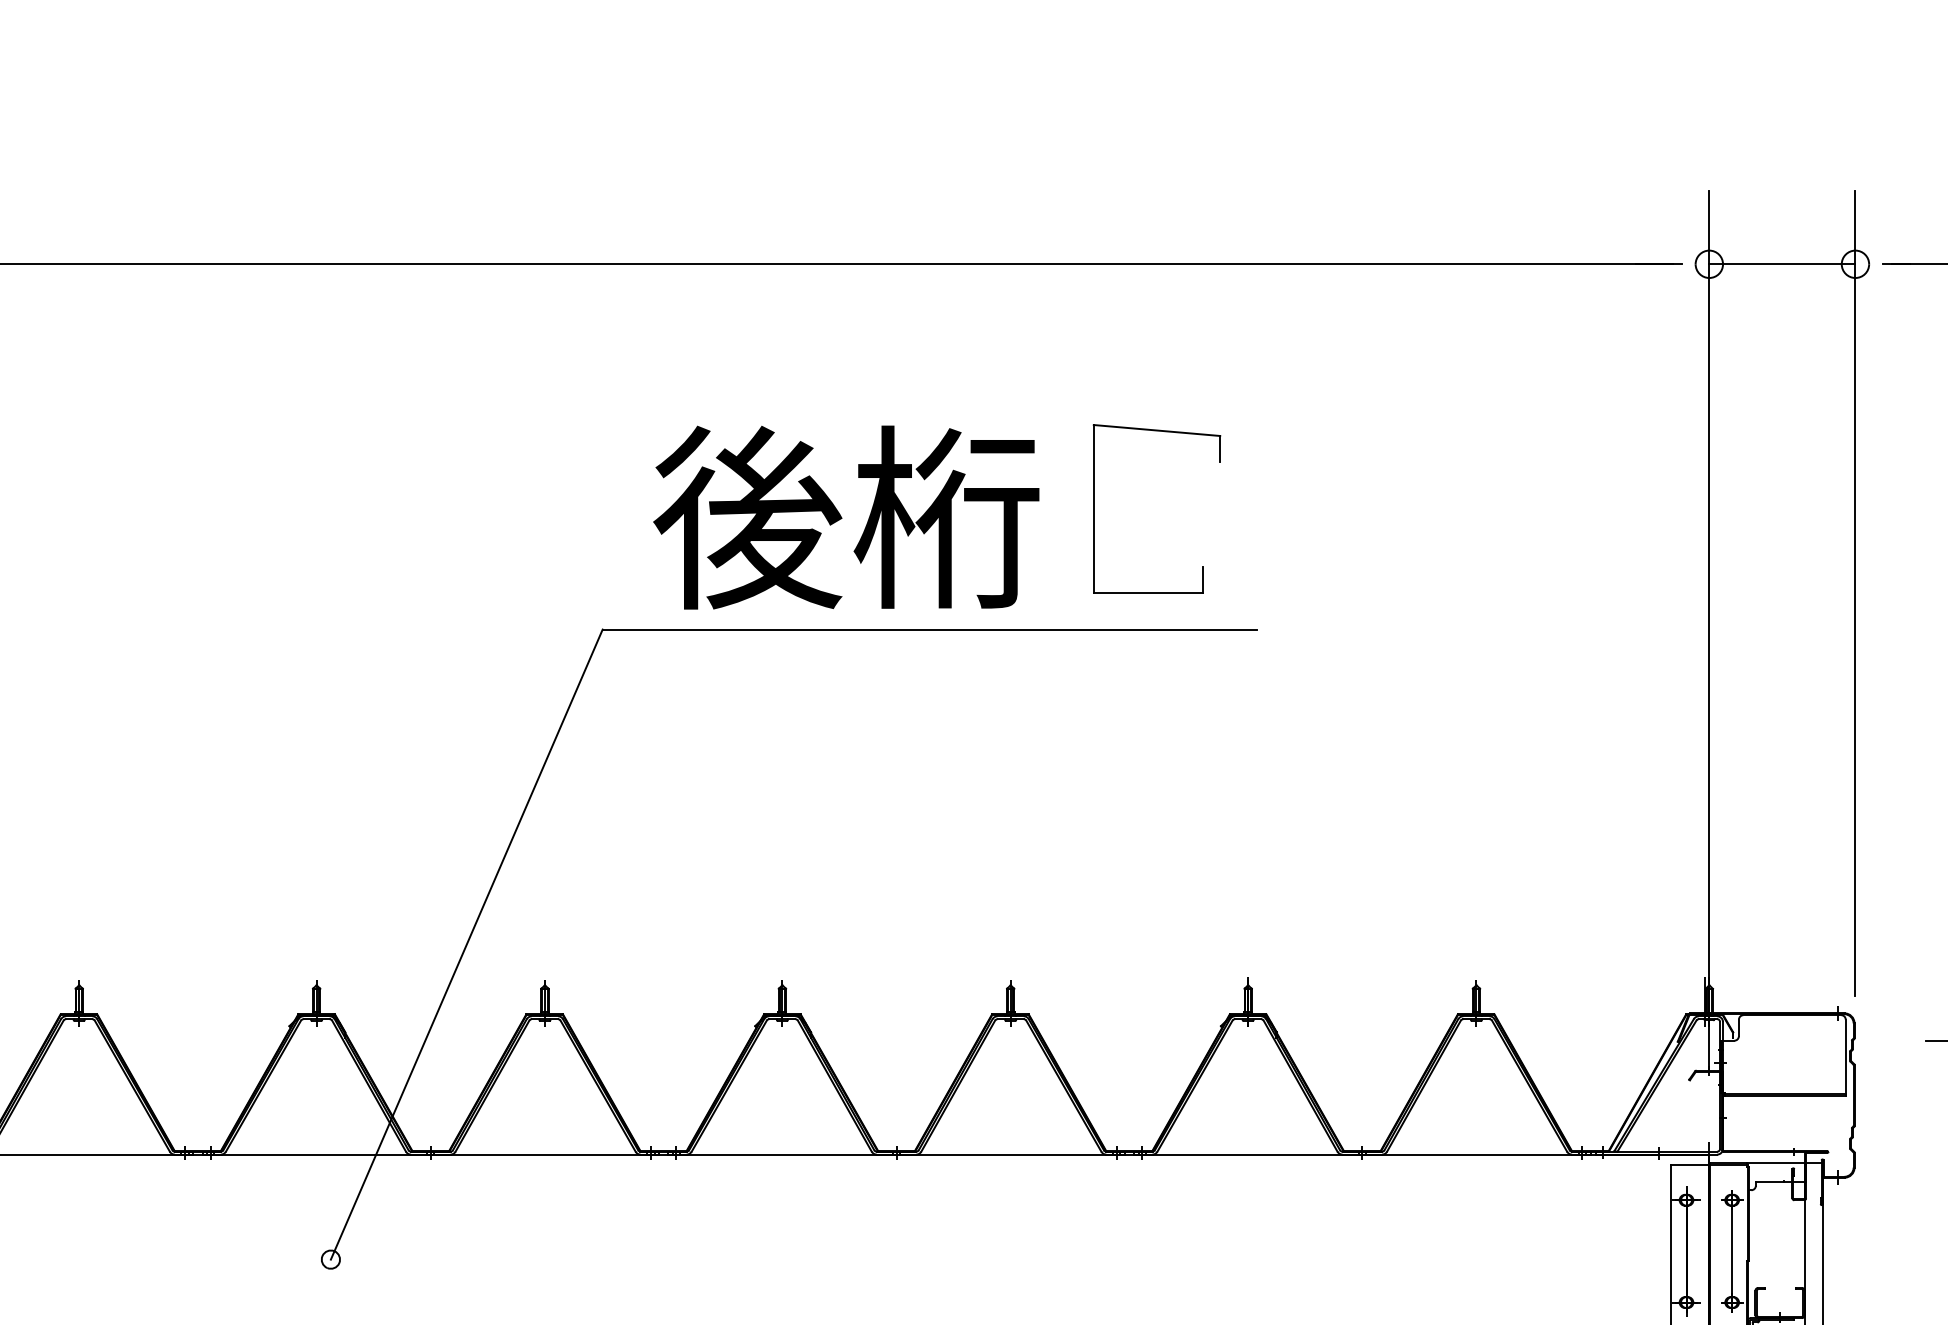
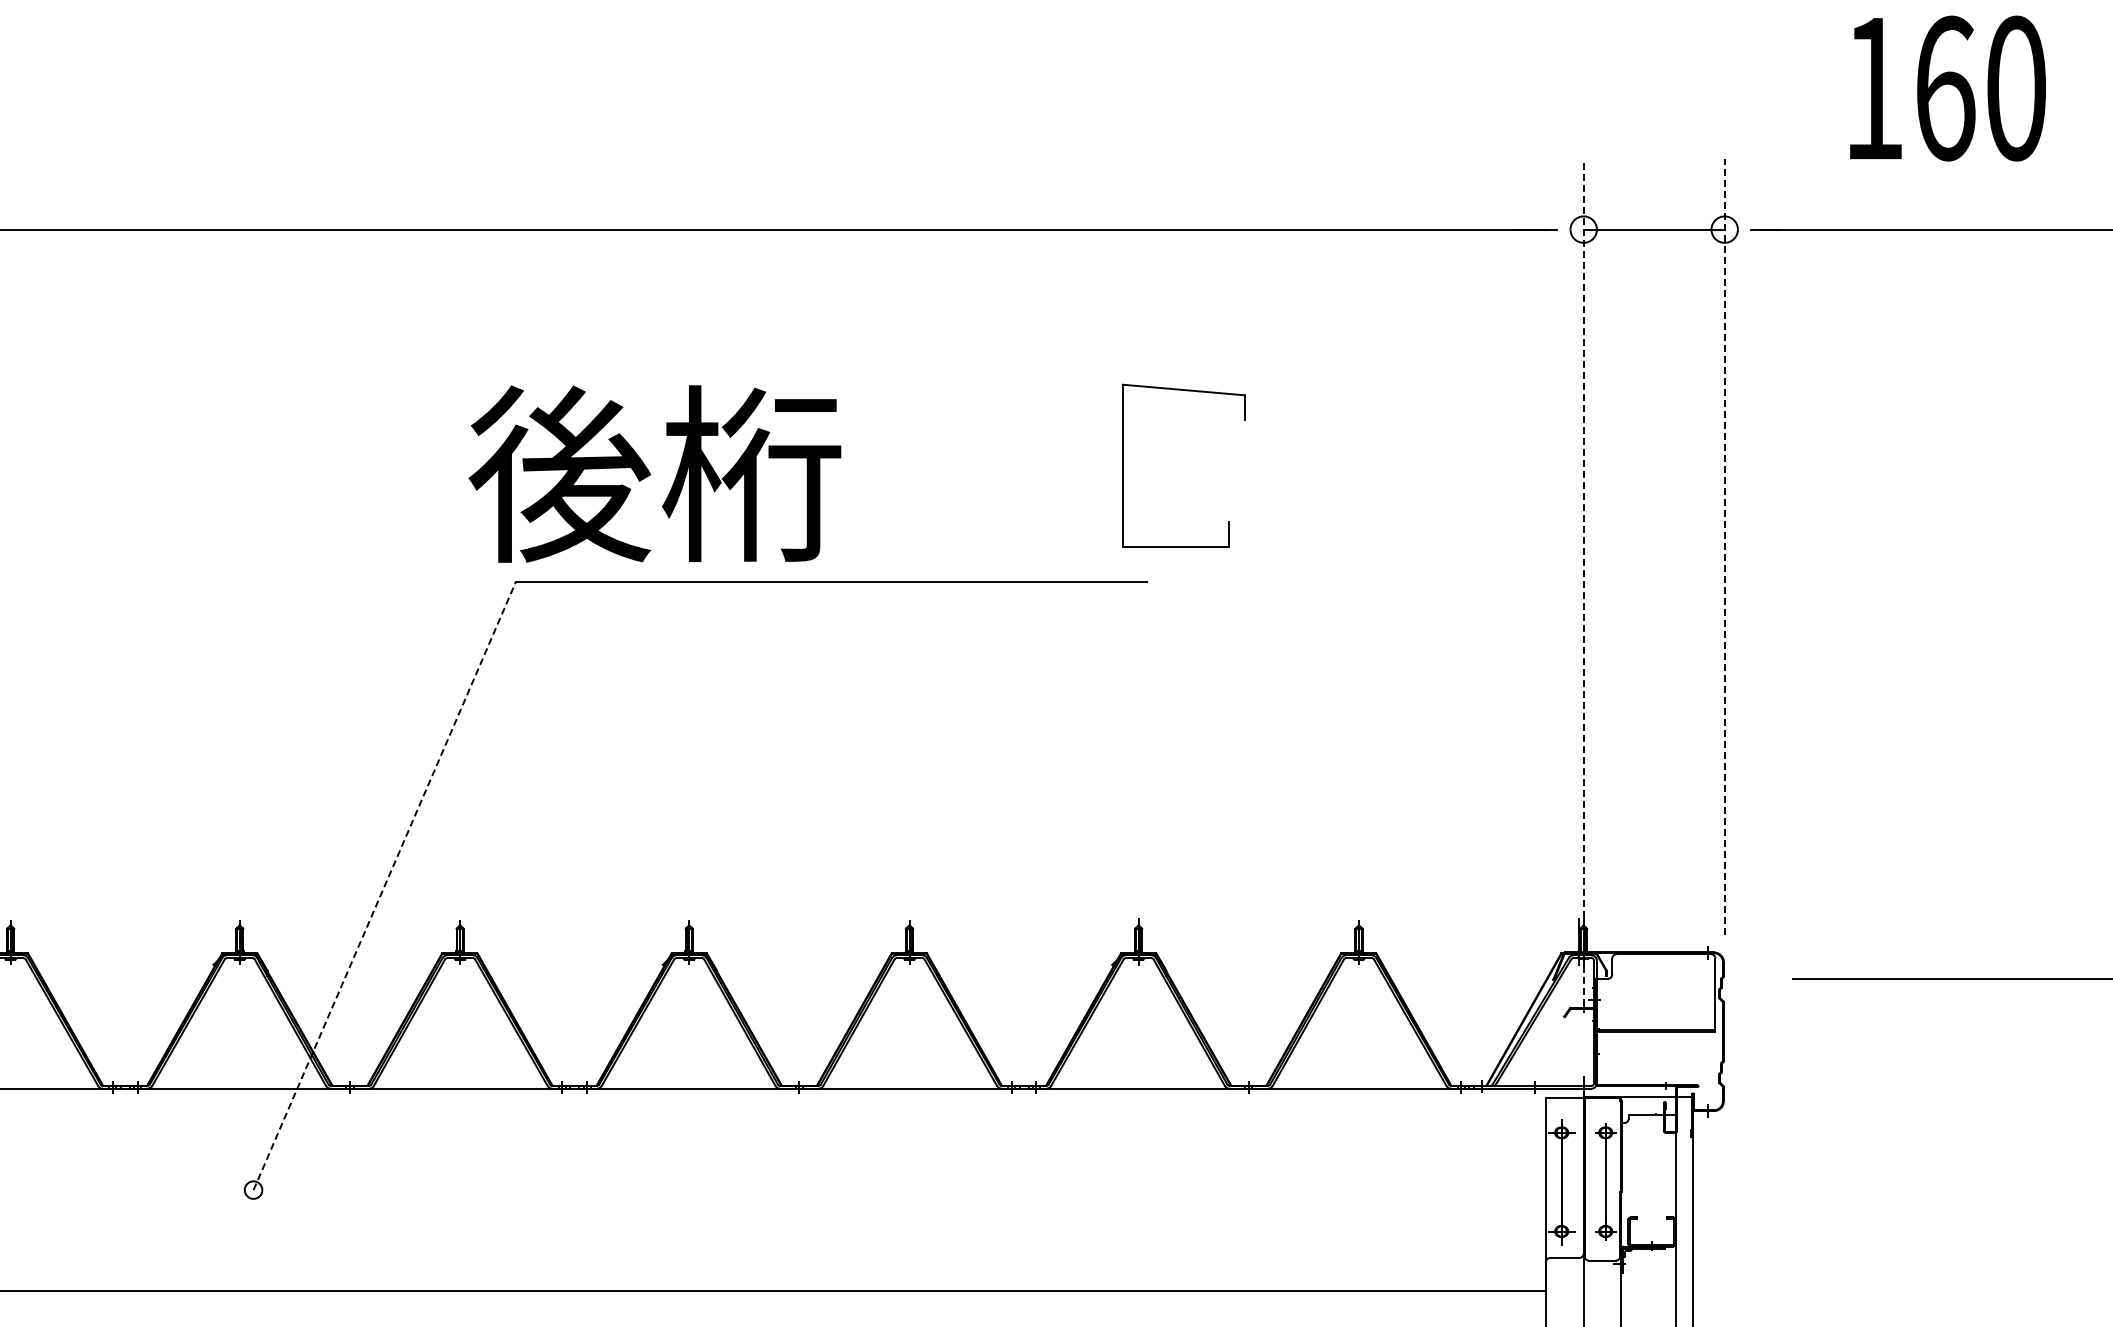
part: (1094, 508) -> (1123, 465), moved
text: (845, 517) -> (654, 473), moved
line: (1855, 592) -> (1724, 546), solid -> dashed
line: (1709, 629) -> (1583, 582), solid -> dashed
line: (466, 943) -> (384, 885), solid -> dashed

